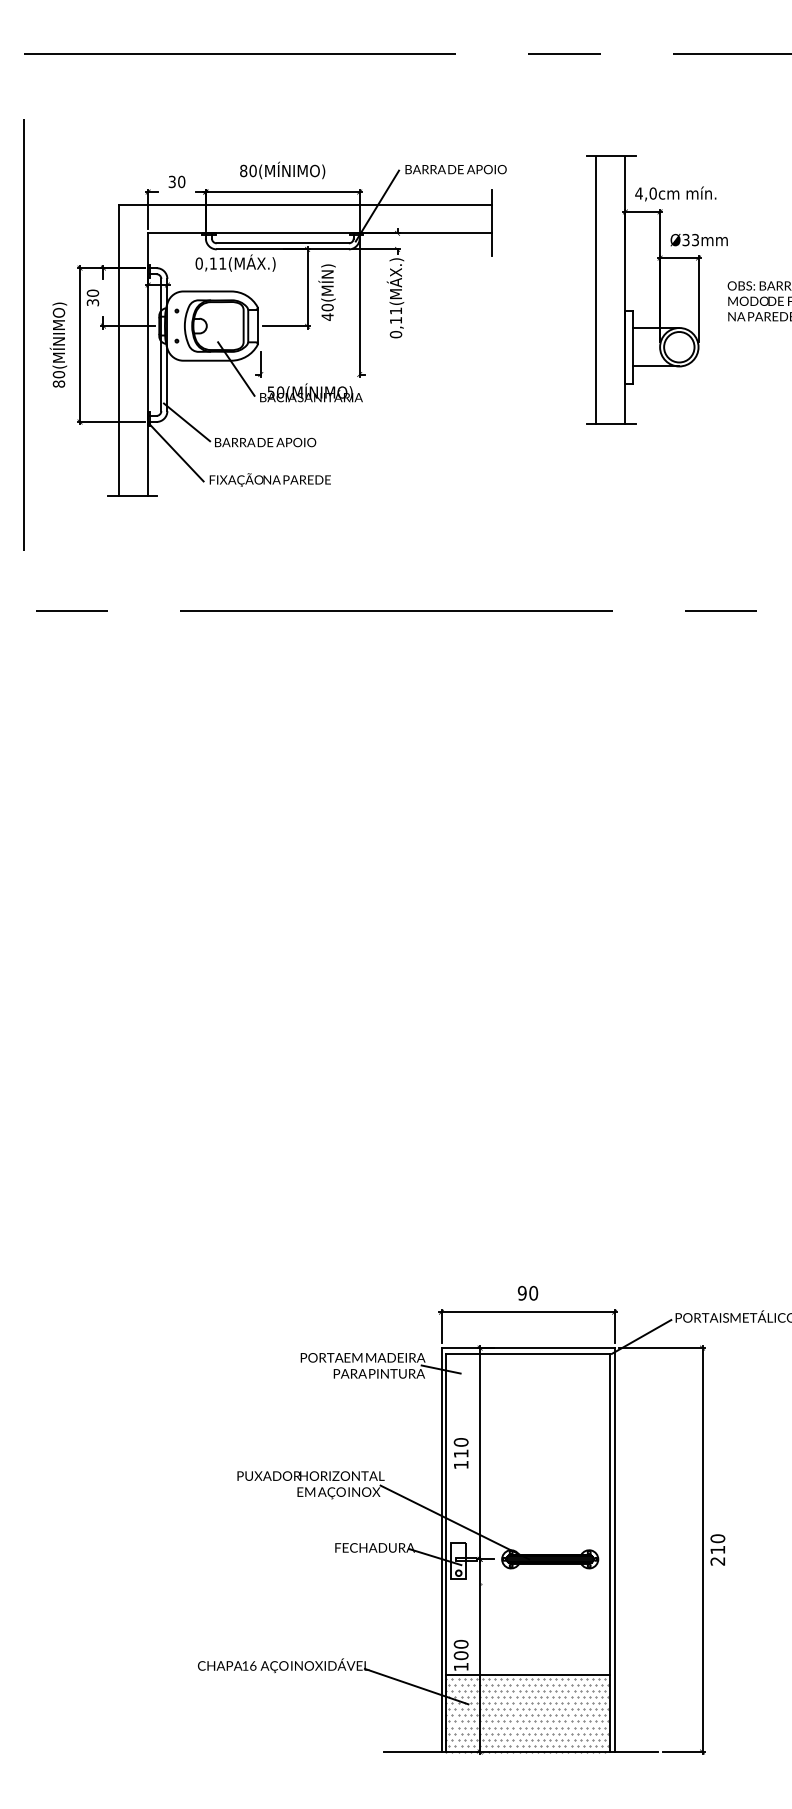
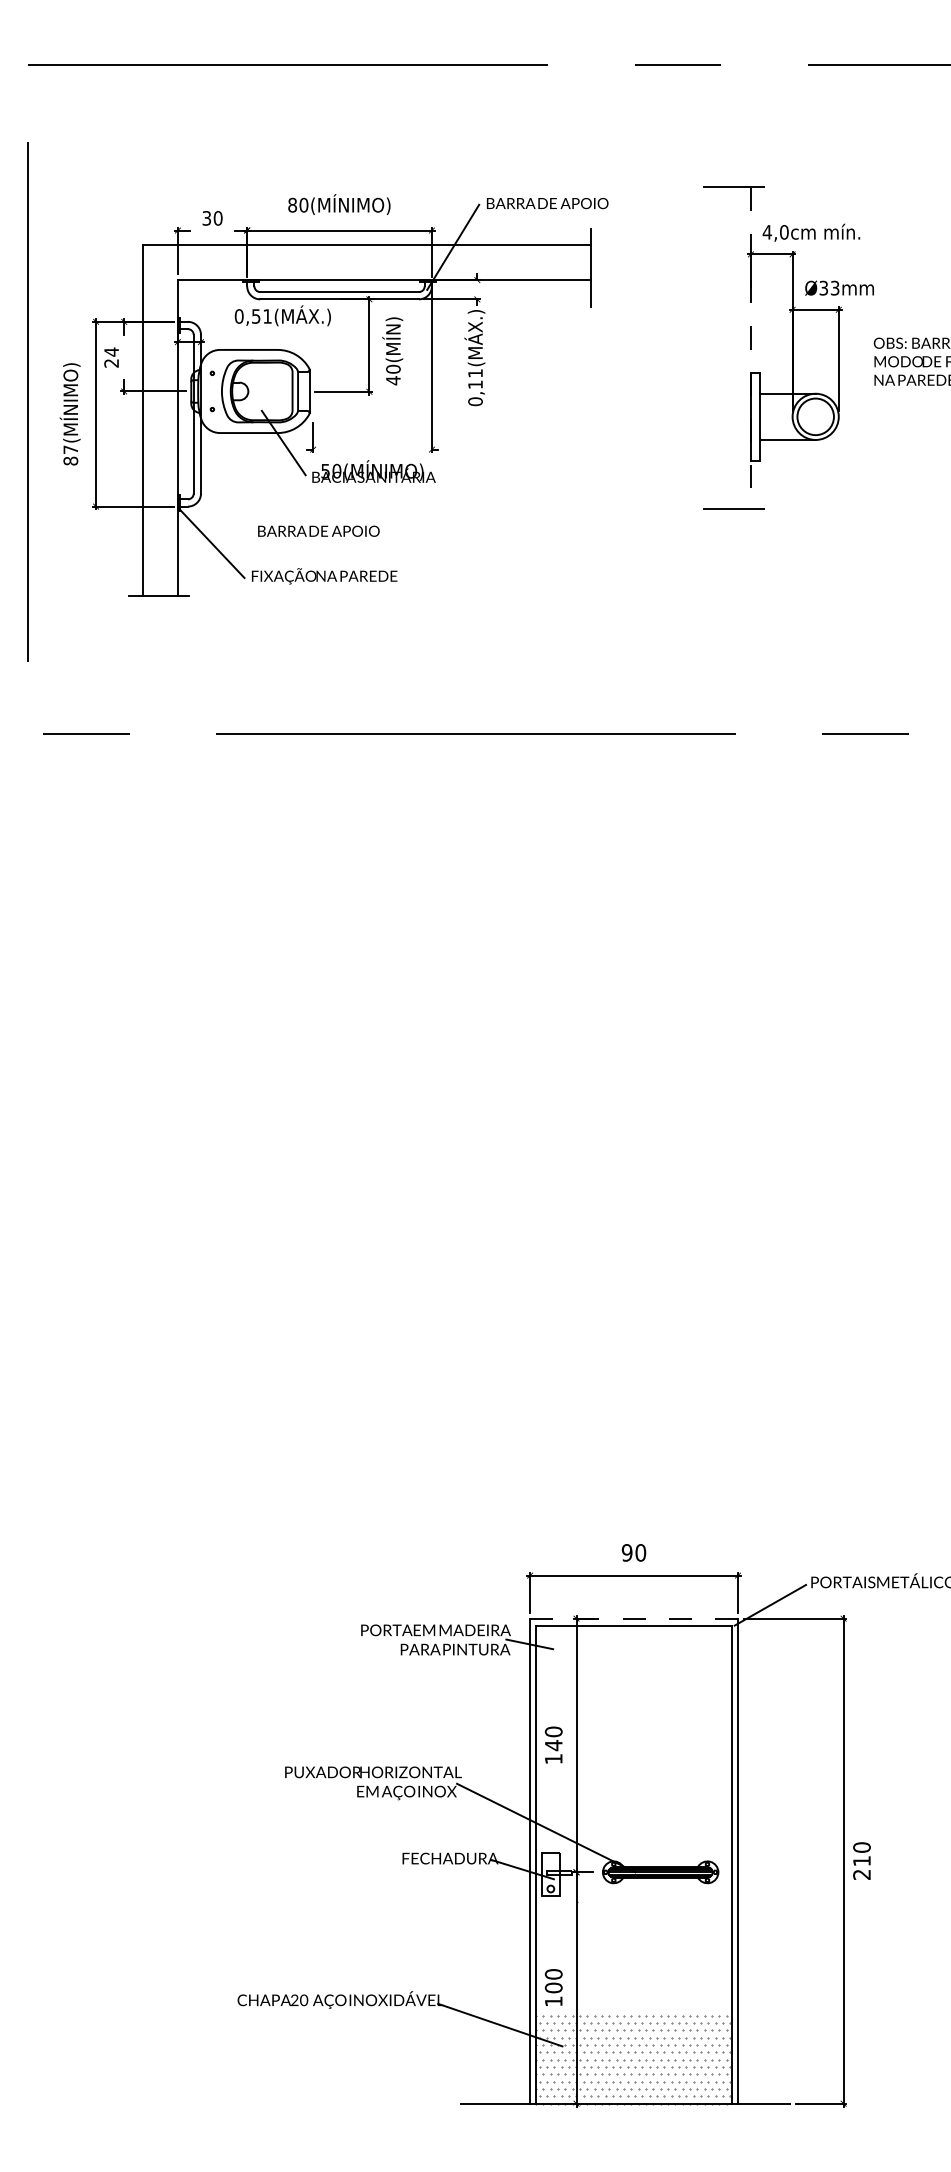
text: (213, 263) -> (256, 316), 0,11(MÁX.) -> 0,51(MÁX.)
line: (595, 290) -> (715, 348), removed
line: (625, 290) -> (750, 348), solid -> dashed
text: (92, 297) -> (111, 357), 30 -> 24
text: (58, 374) -> (70, 449), 80(MÍNIMO) -> 87(MÍNIMO)
line: (186, 421) -> (224, 506), removed
line: (528, 1347) -> (634, 1618), solid -> dashed
text: (460, 1453) -> (553, 1745), 110 -> 140
text: (249, 1666) -> (299, 2000), 16 -> 20
line: (527, 1675) -> (633, 2011), removed

